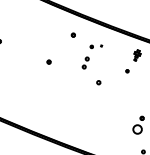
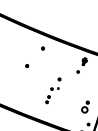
part: (92, 56) -> (52, 95), moved

